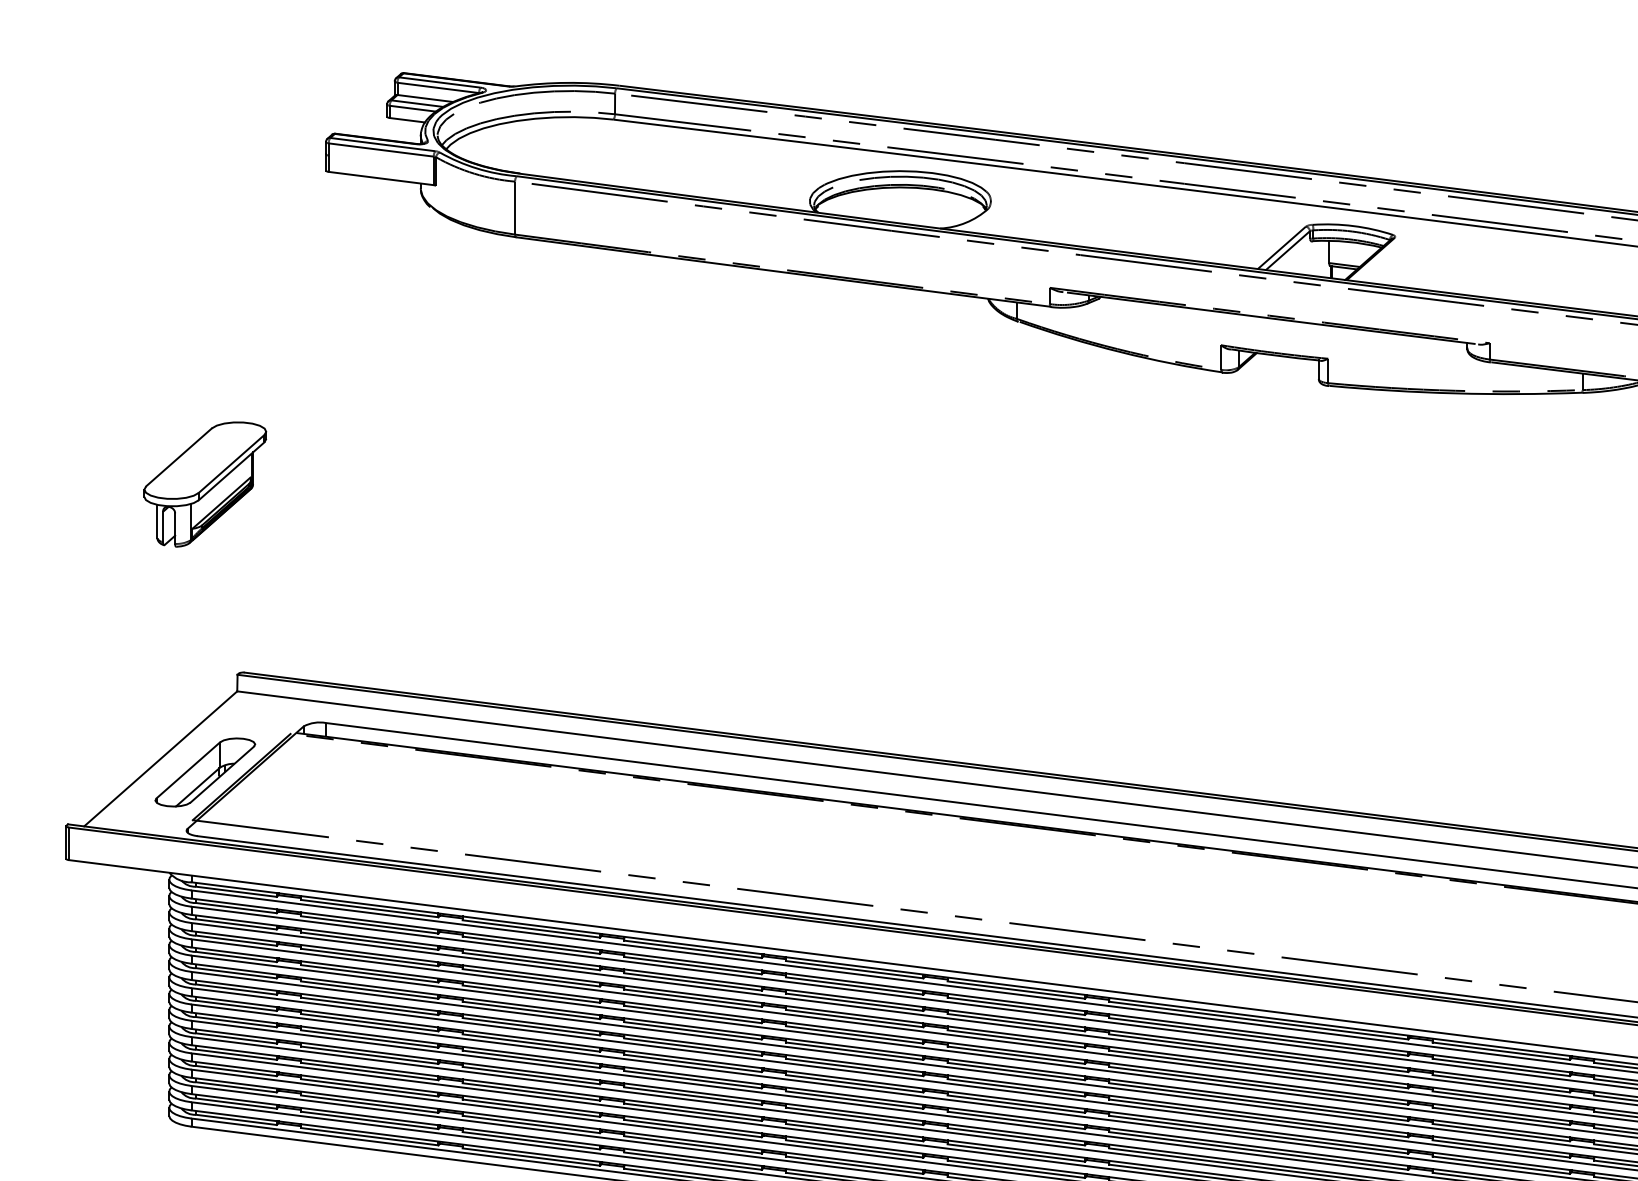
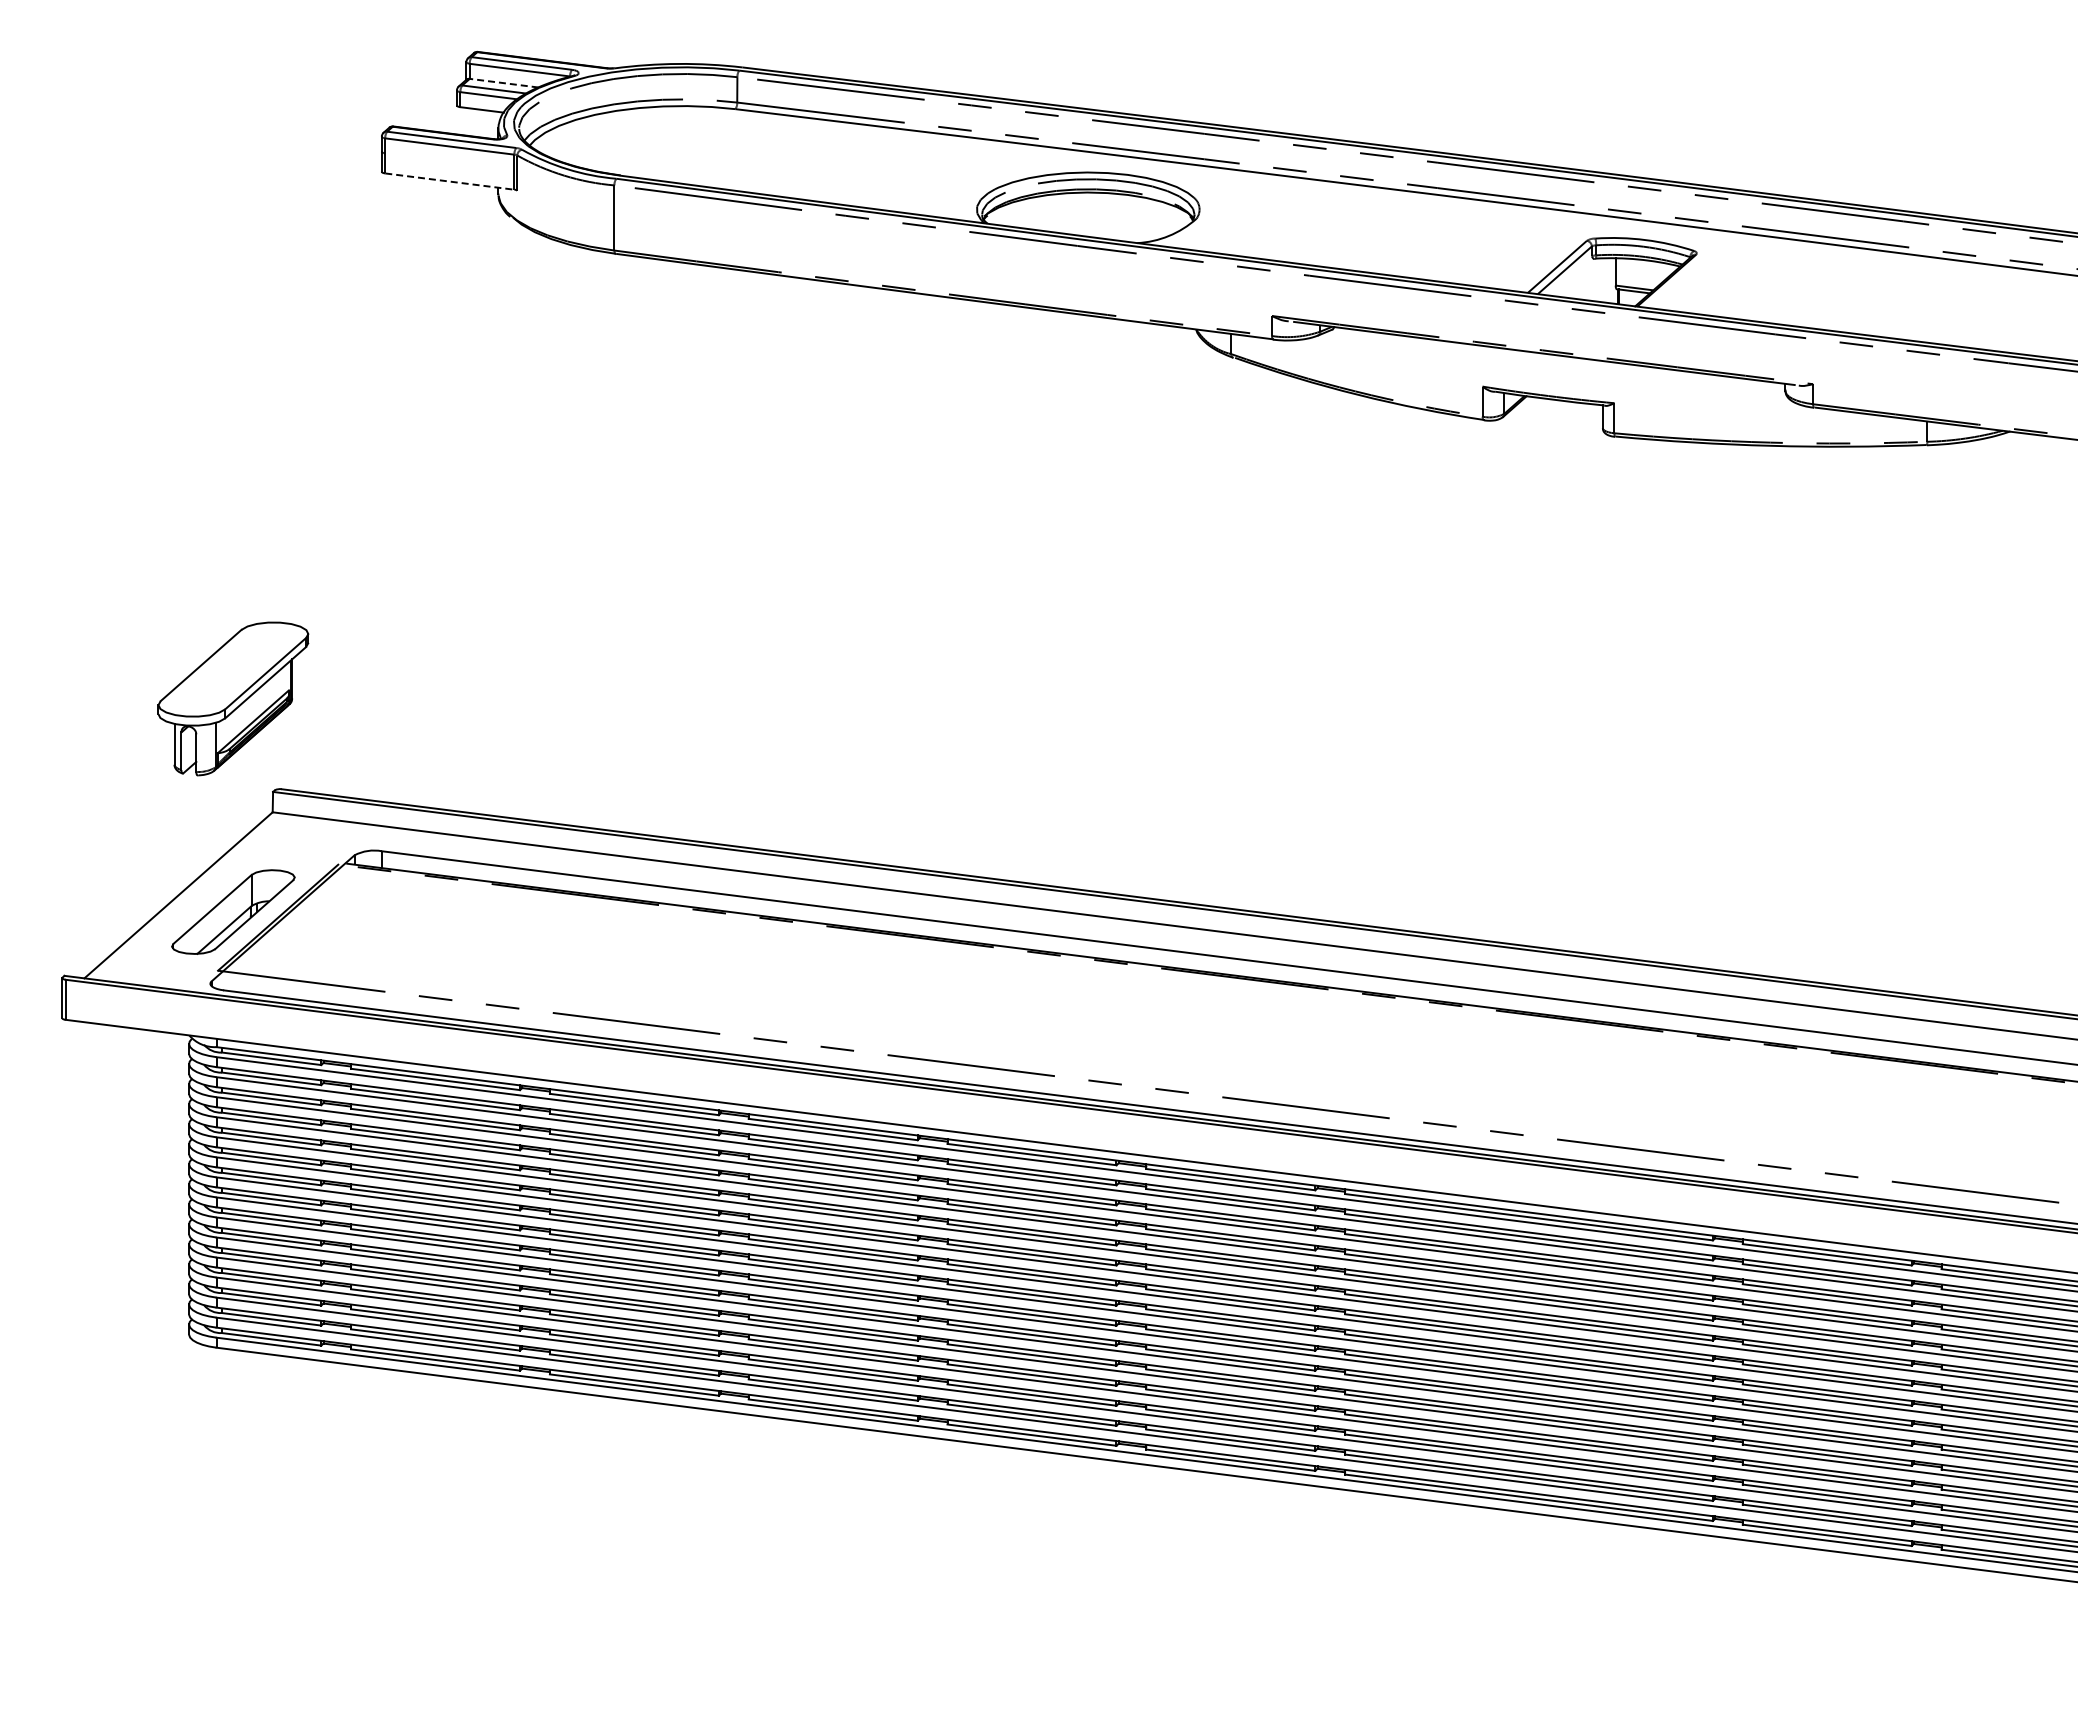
line: (425, 98) -> (504, 83), solid -> dashed
line: (381, 178) -> (450, 181), solid -> dashed
part: (205, 484) -> (233, 698), moved

